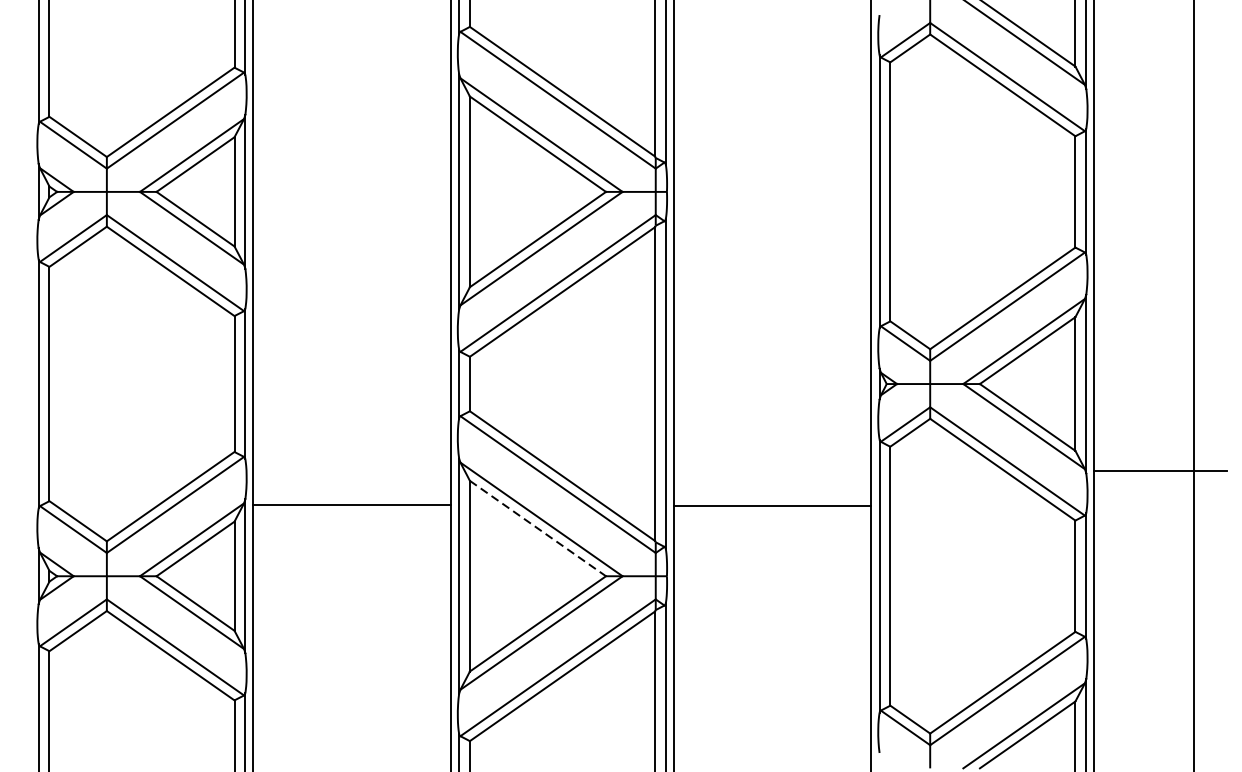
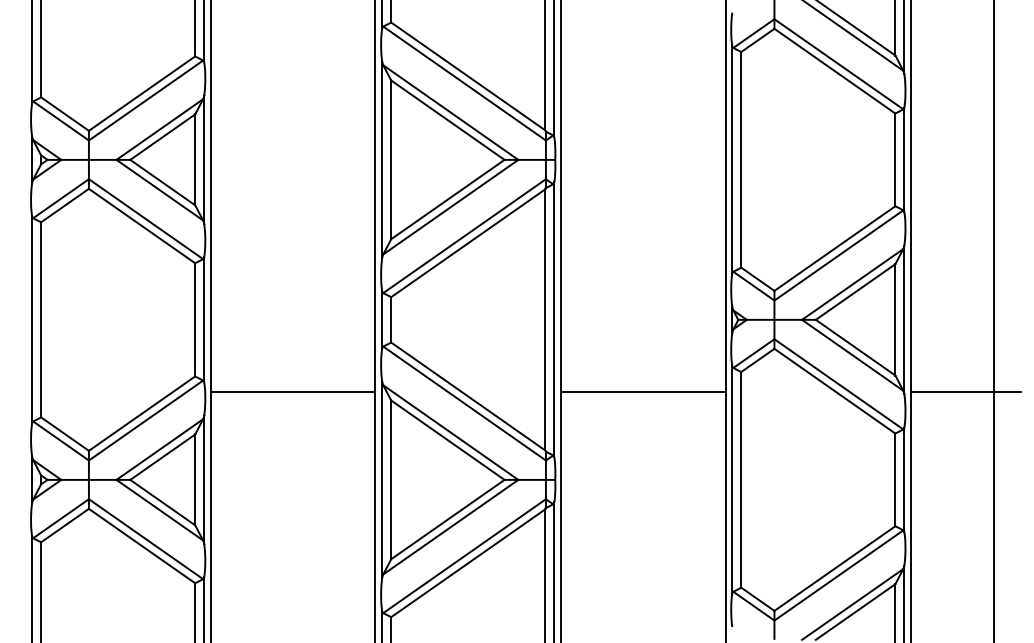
line: (351, 504) -> (292, 392), moved
line: (772, 506) -> (643, 392), moved
line: (538, 528) -> (448, 440), dashed -> solid

